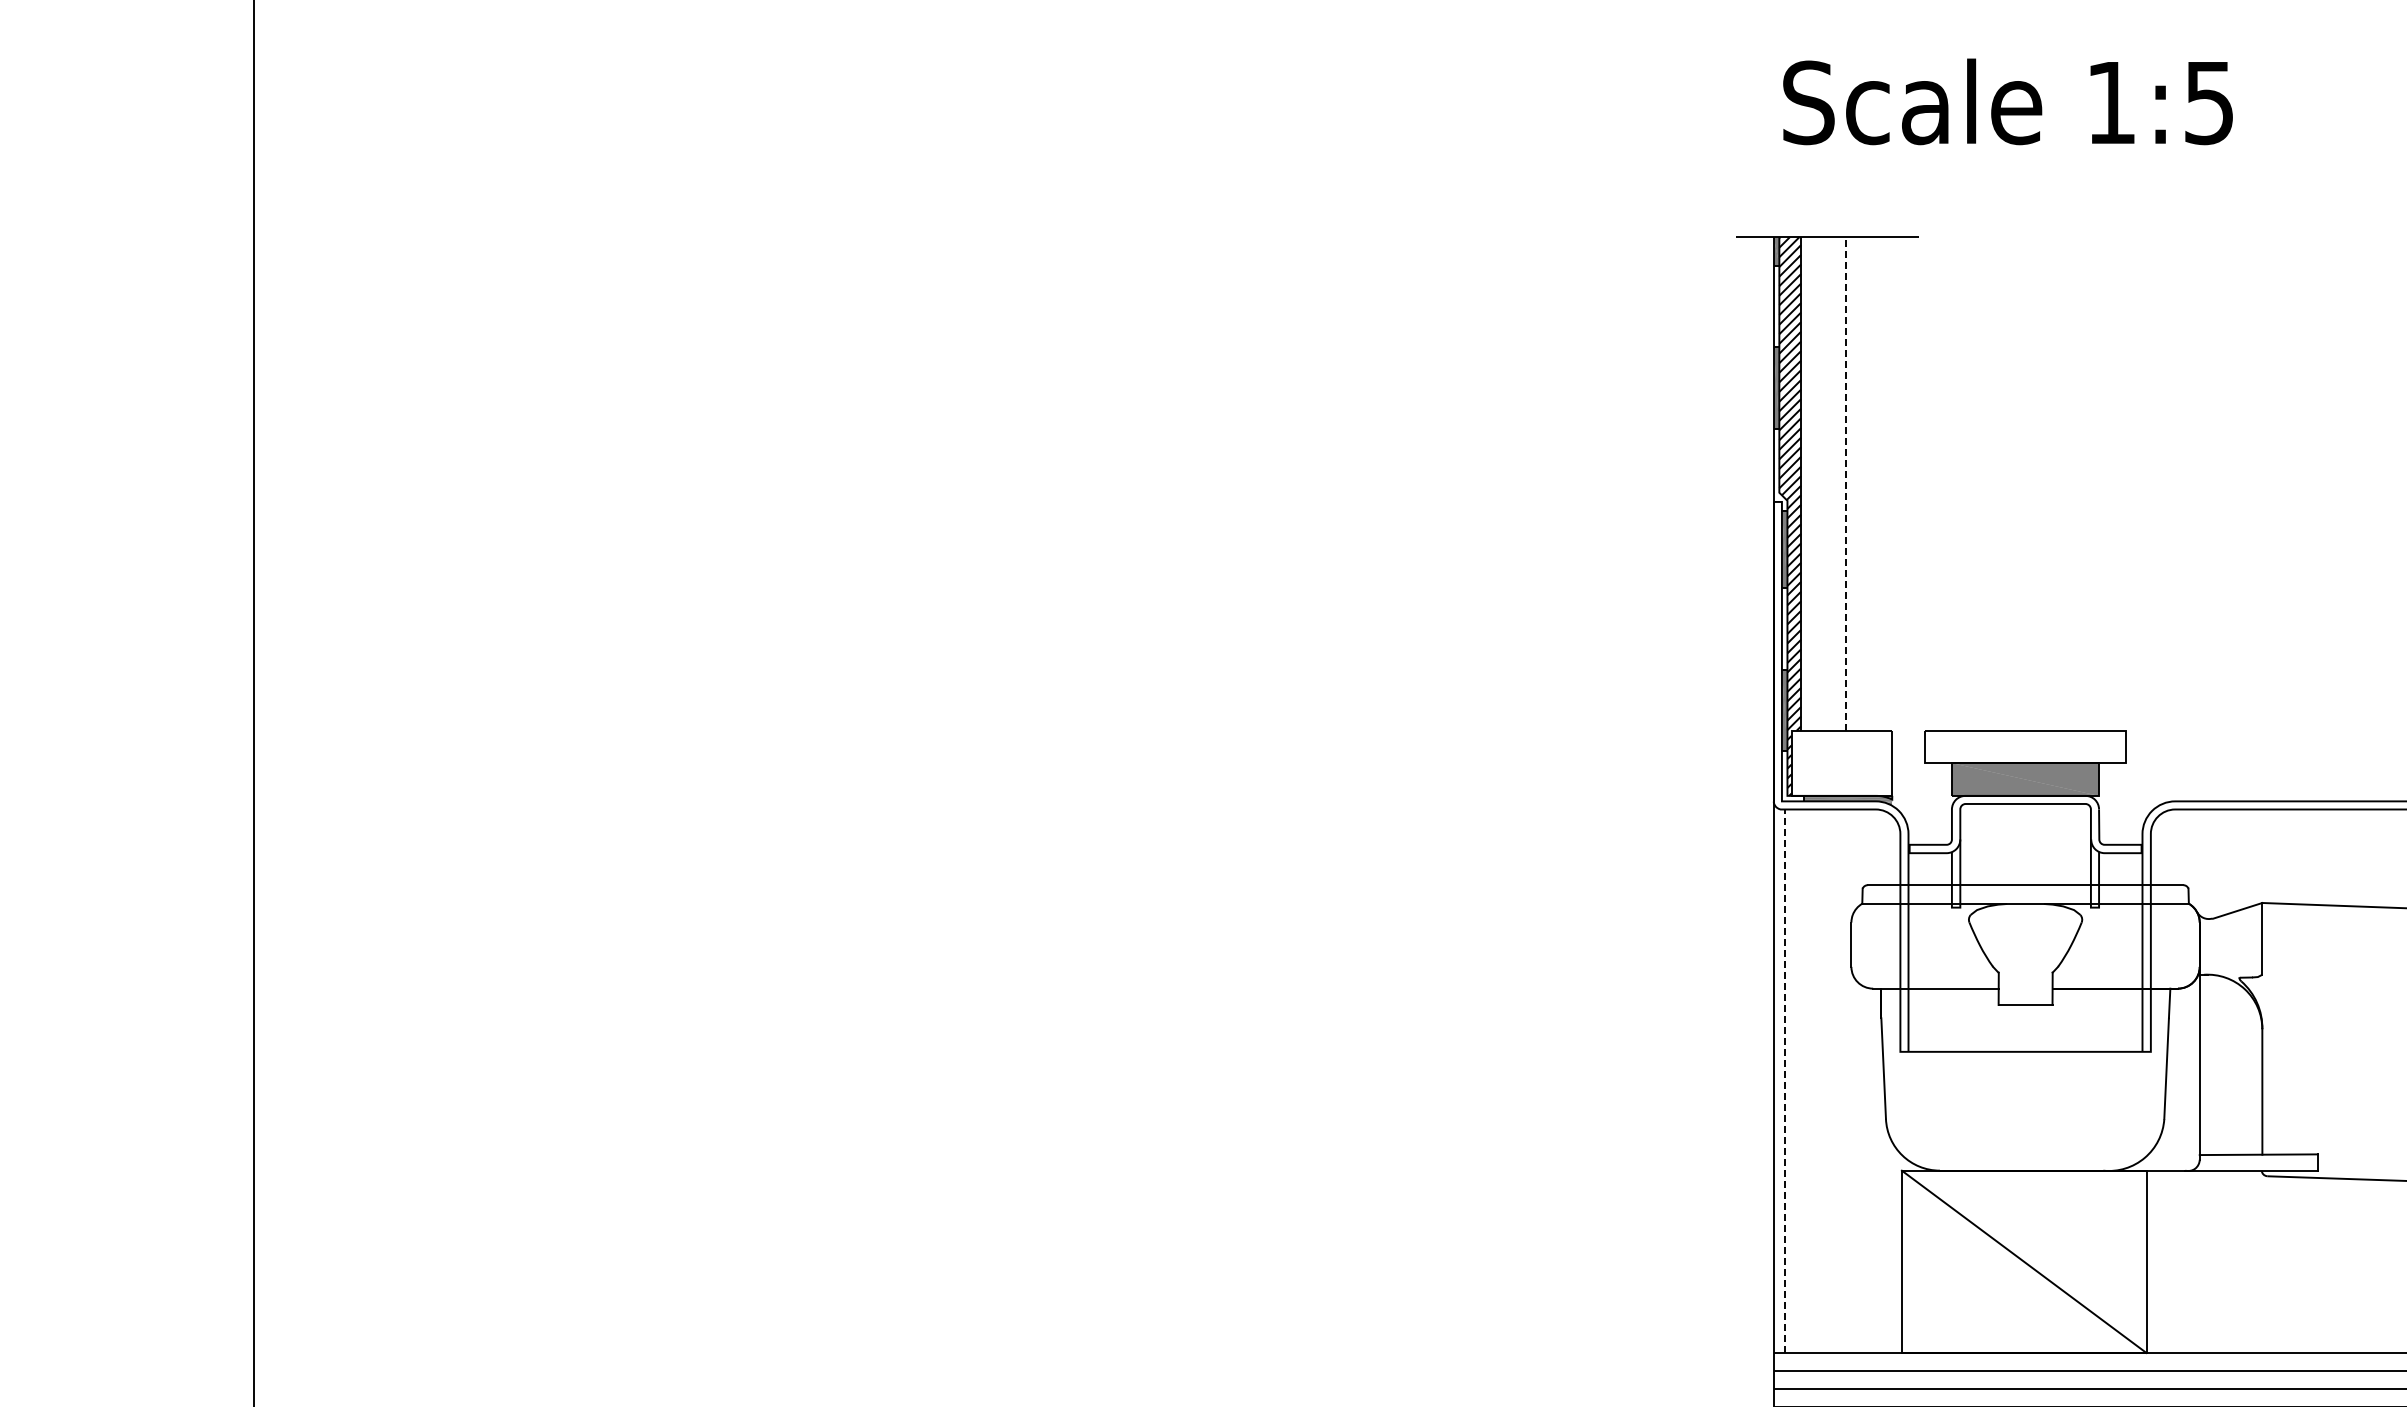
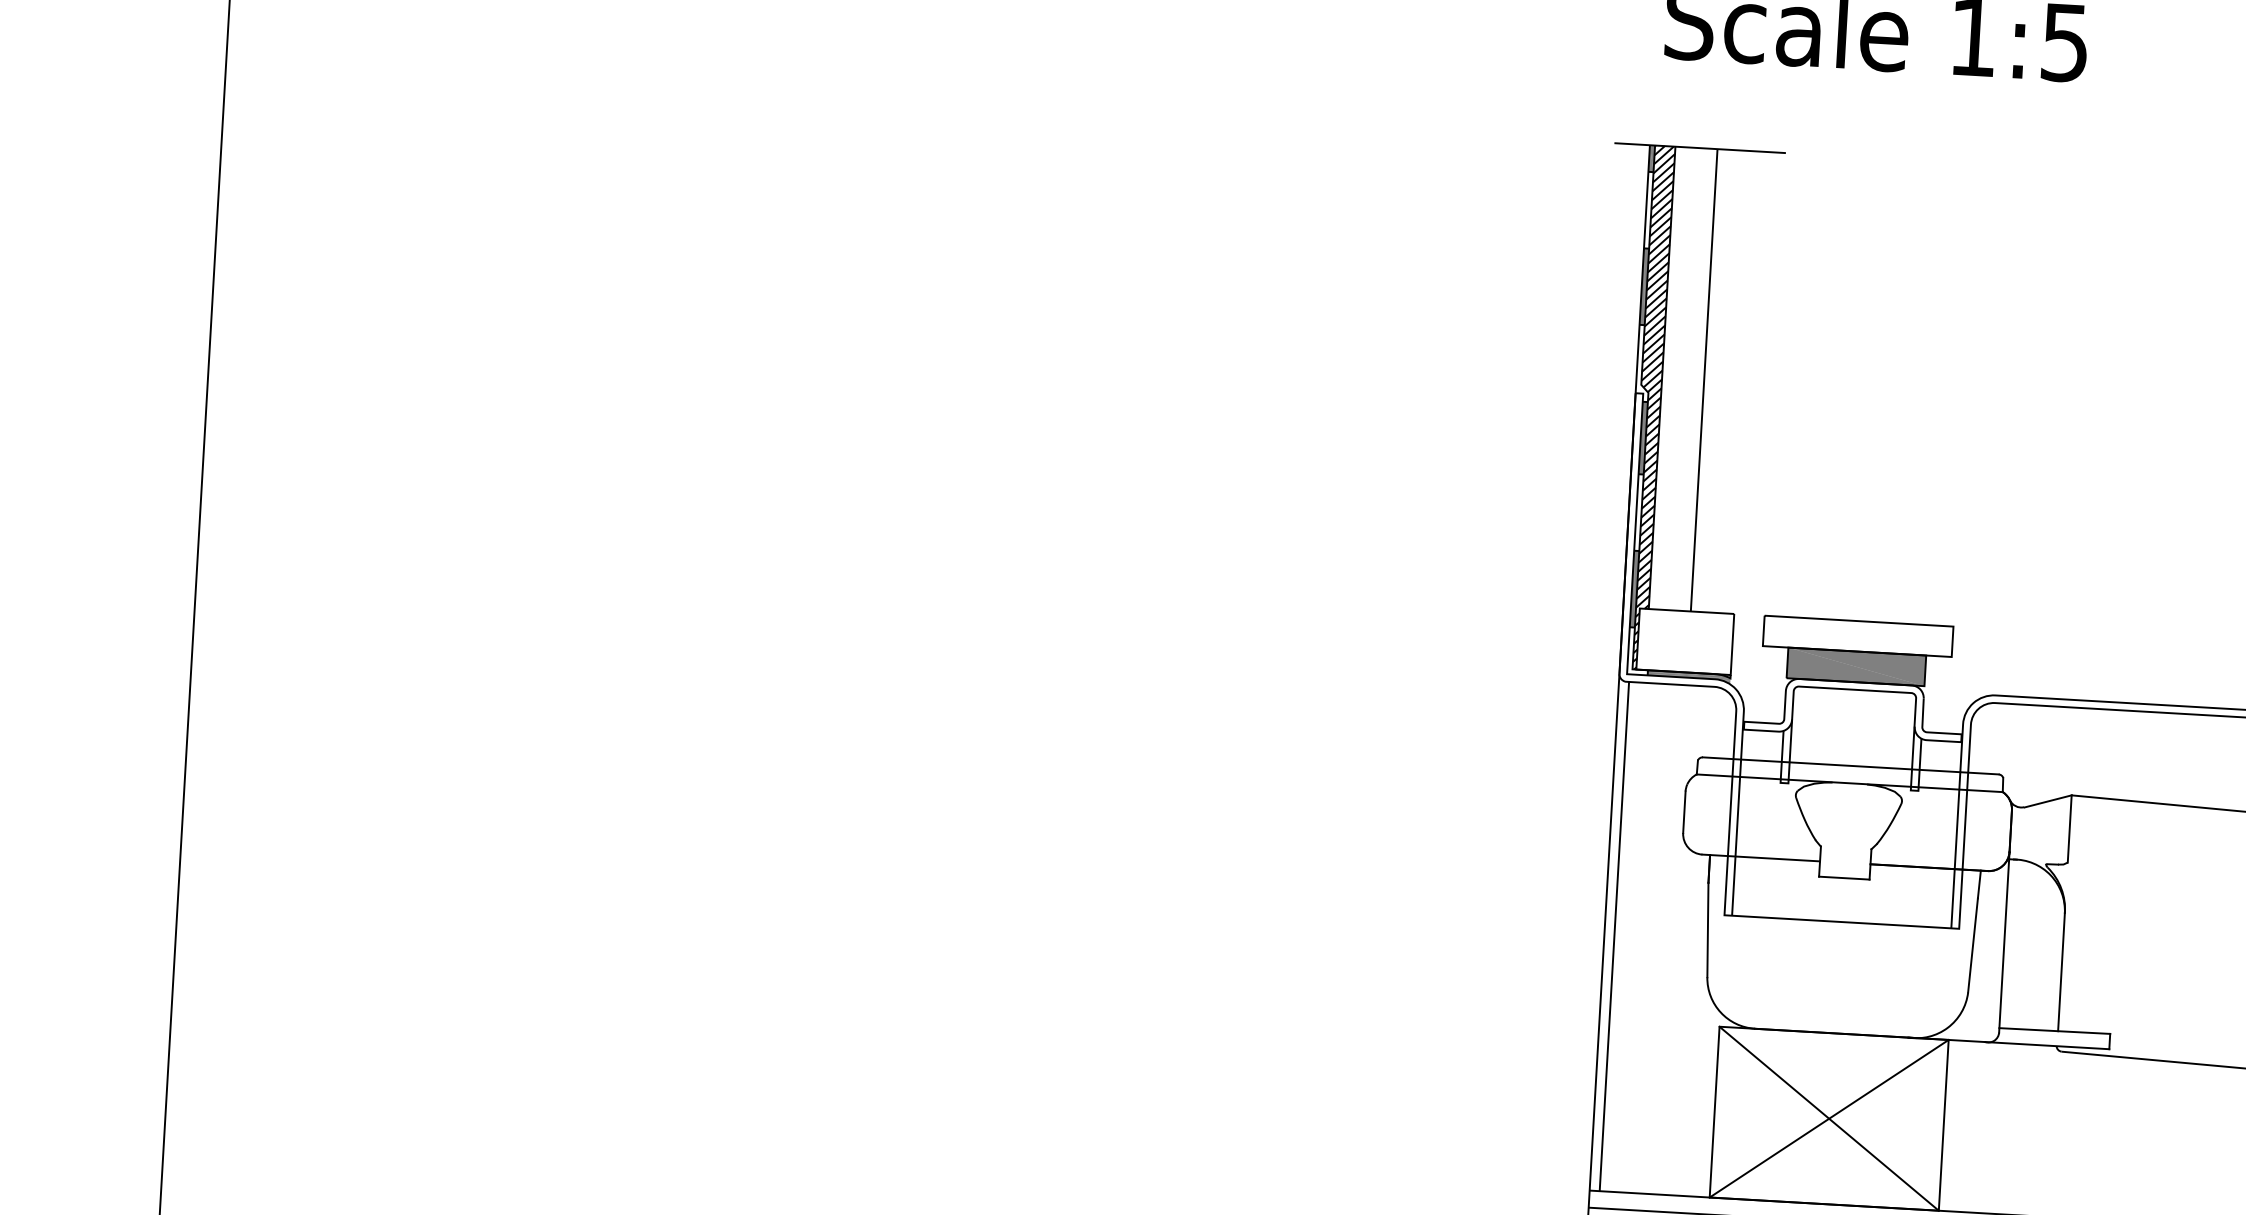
line: (1845, 484) -> (1703, 380), dashed -> solid
line: (1784, 1081) -> (1614, 936), dashed -> solid
line: (2023, 1261) -> (1828, 1118), added

